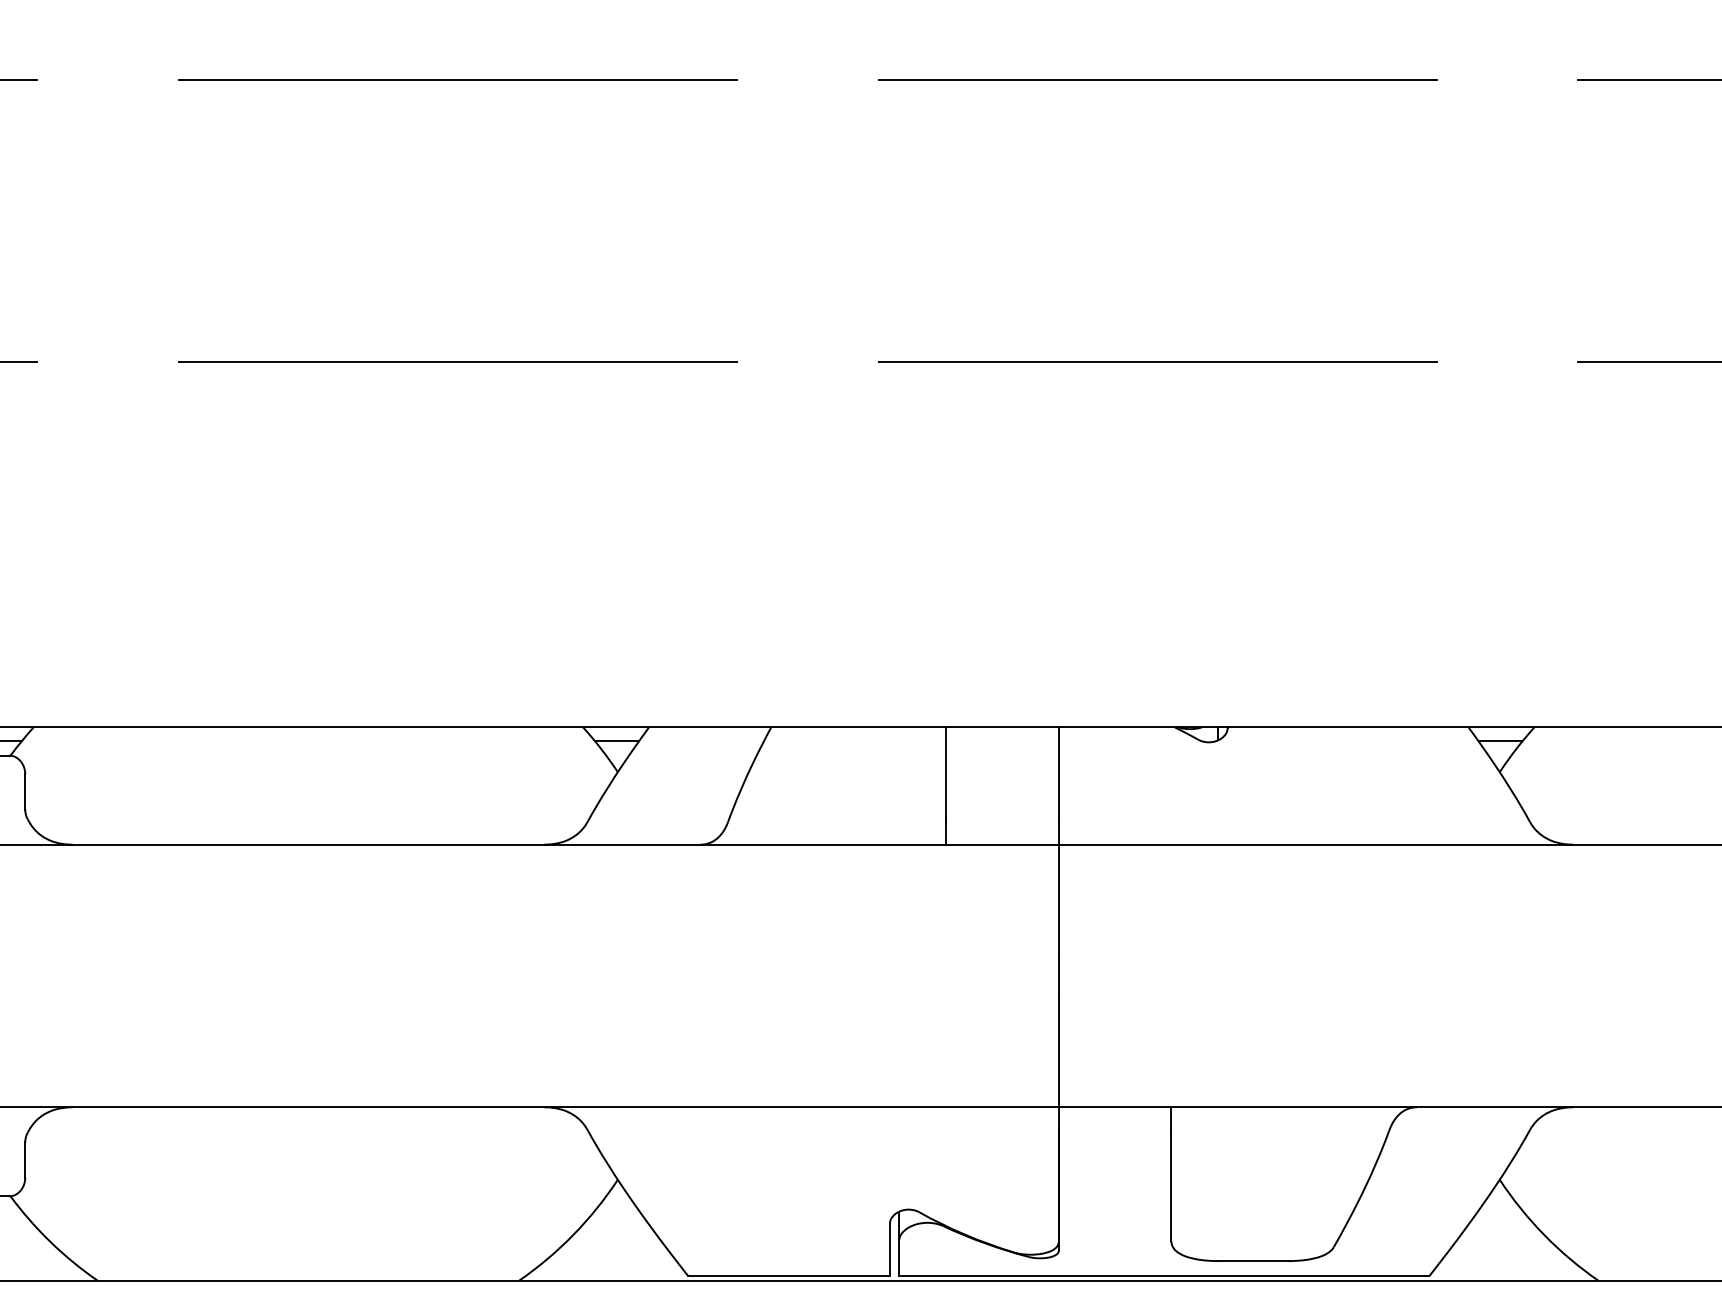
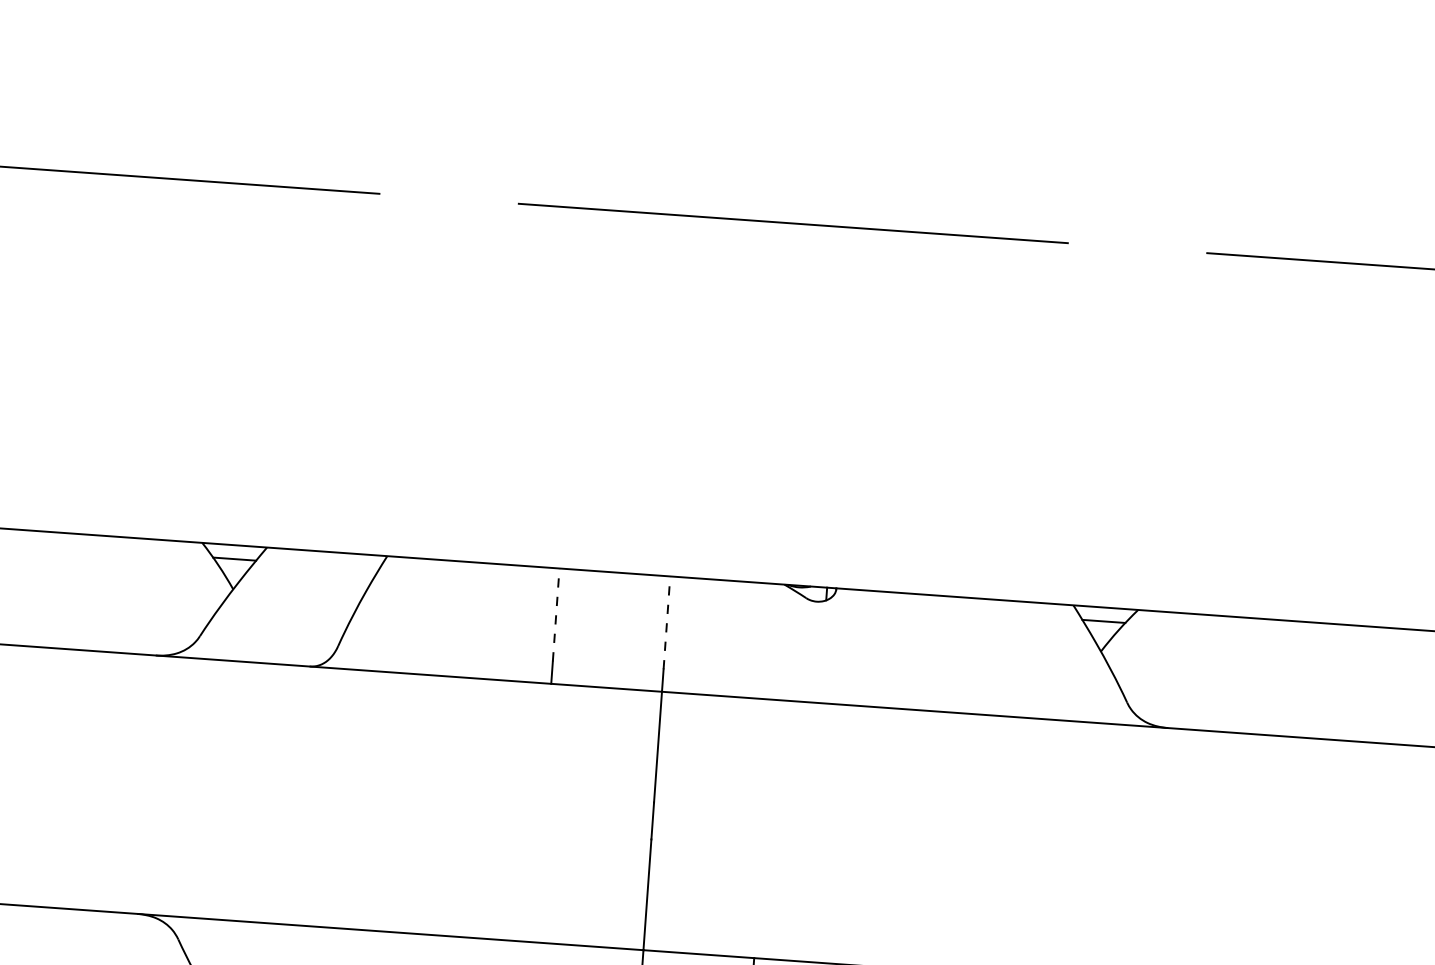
line: (946, 774) -> (556, 614), solid -> dashed
line: (1058, 774) -> (666, 622), solid -> dashed

